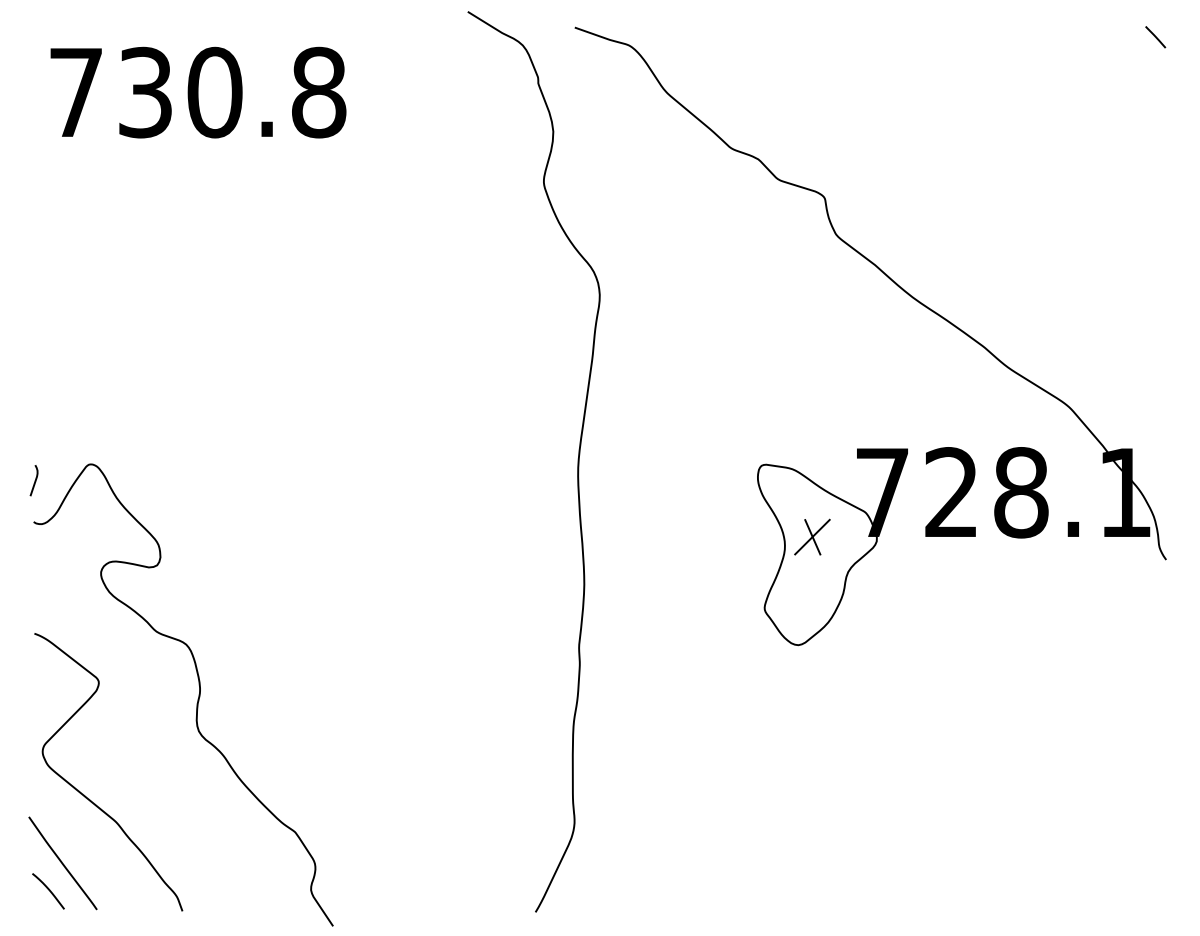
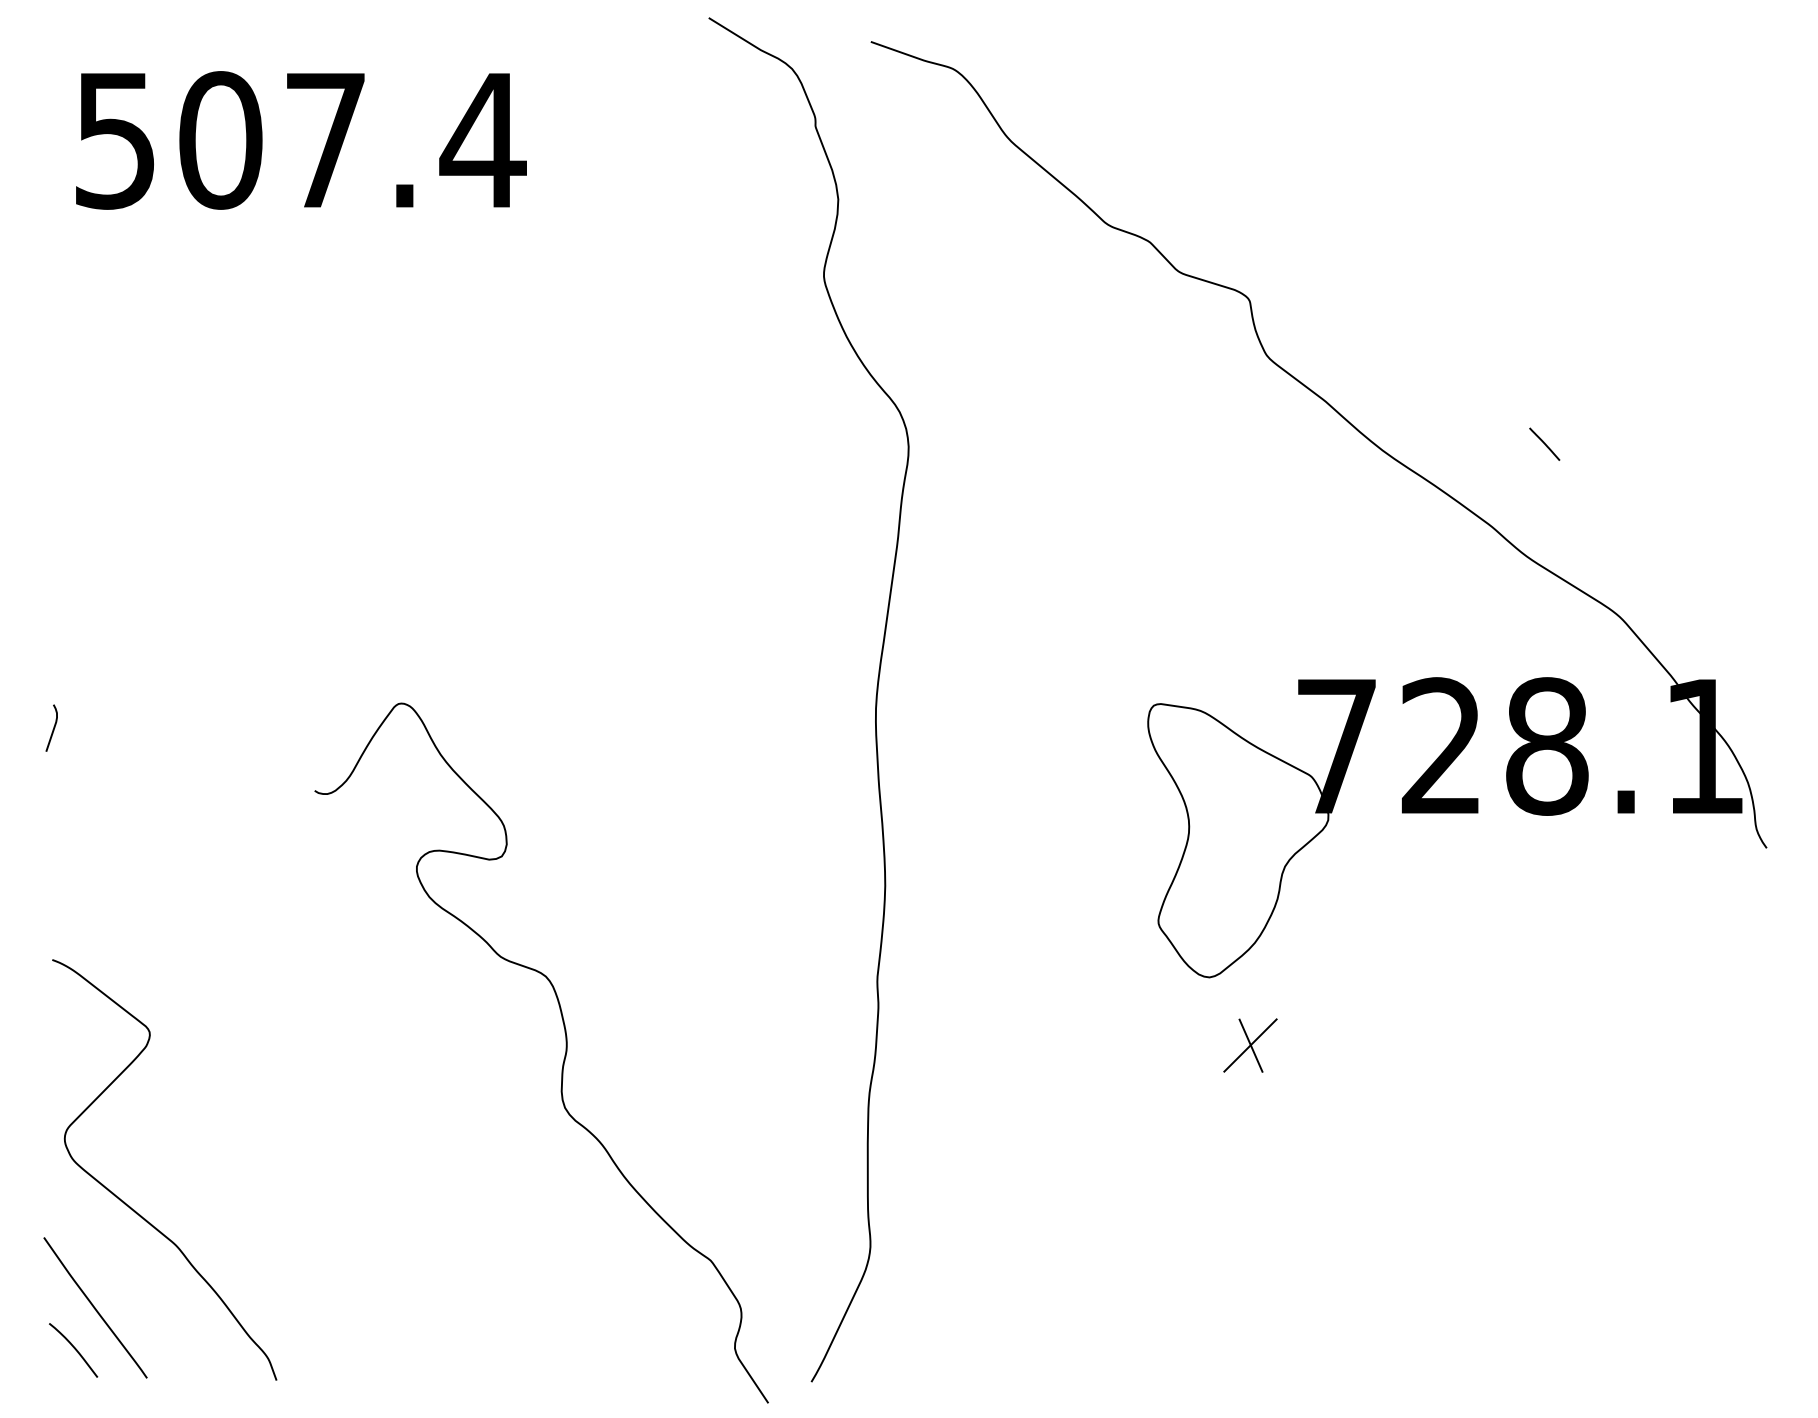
line: (1155, 37) -> (1544, 444), moved
text: (198, 92) -> (300, 140), 730.8 -> 507.4
part: (812, 536) -> (1250, 1044), moved
curve: (197, 699) -> (562, 1059), moved

